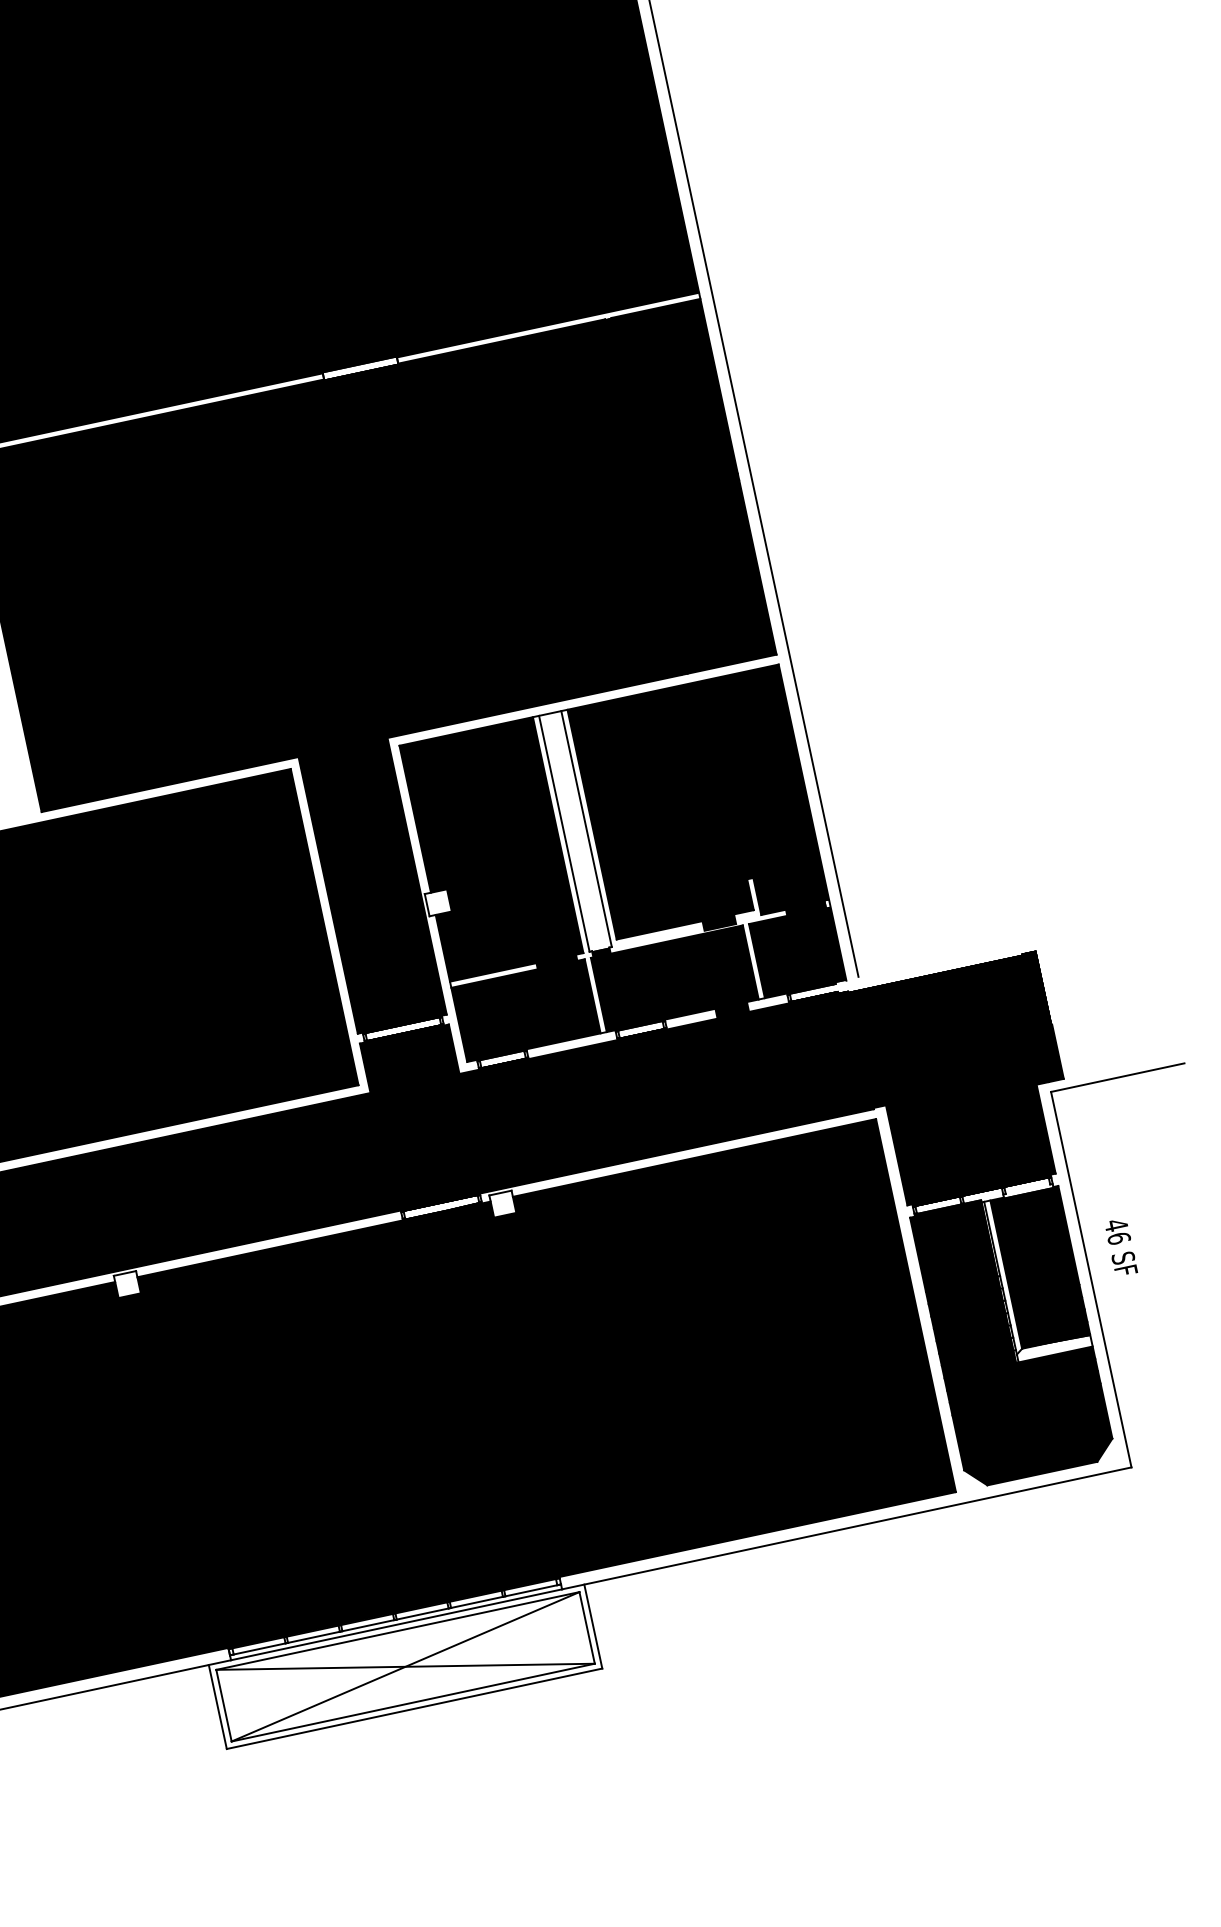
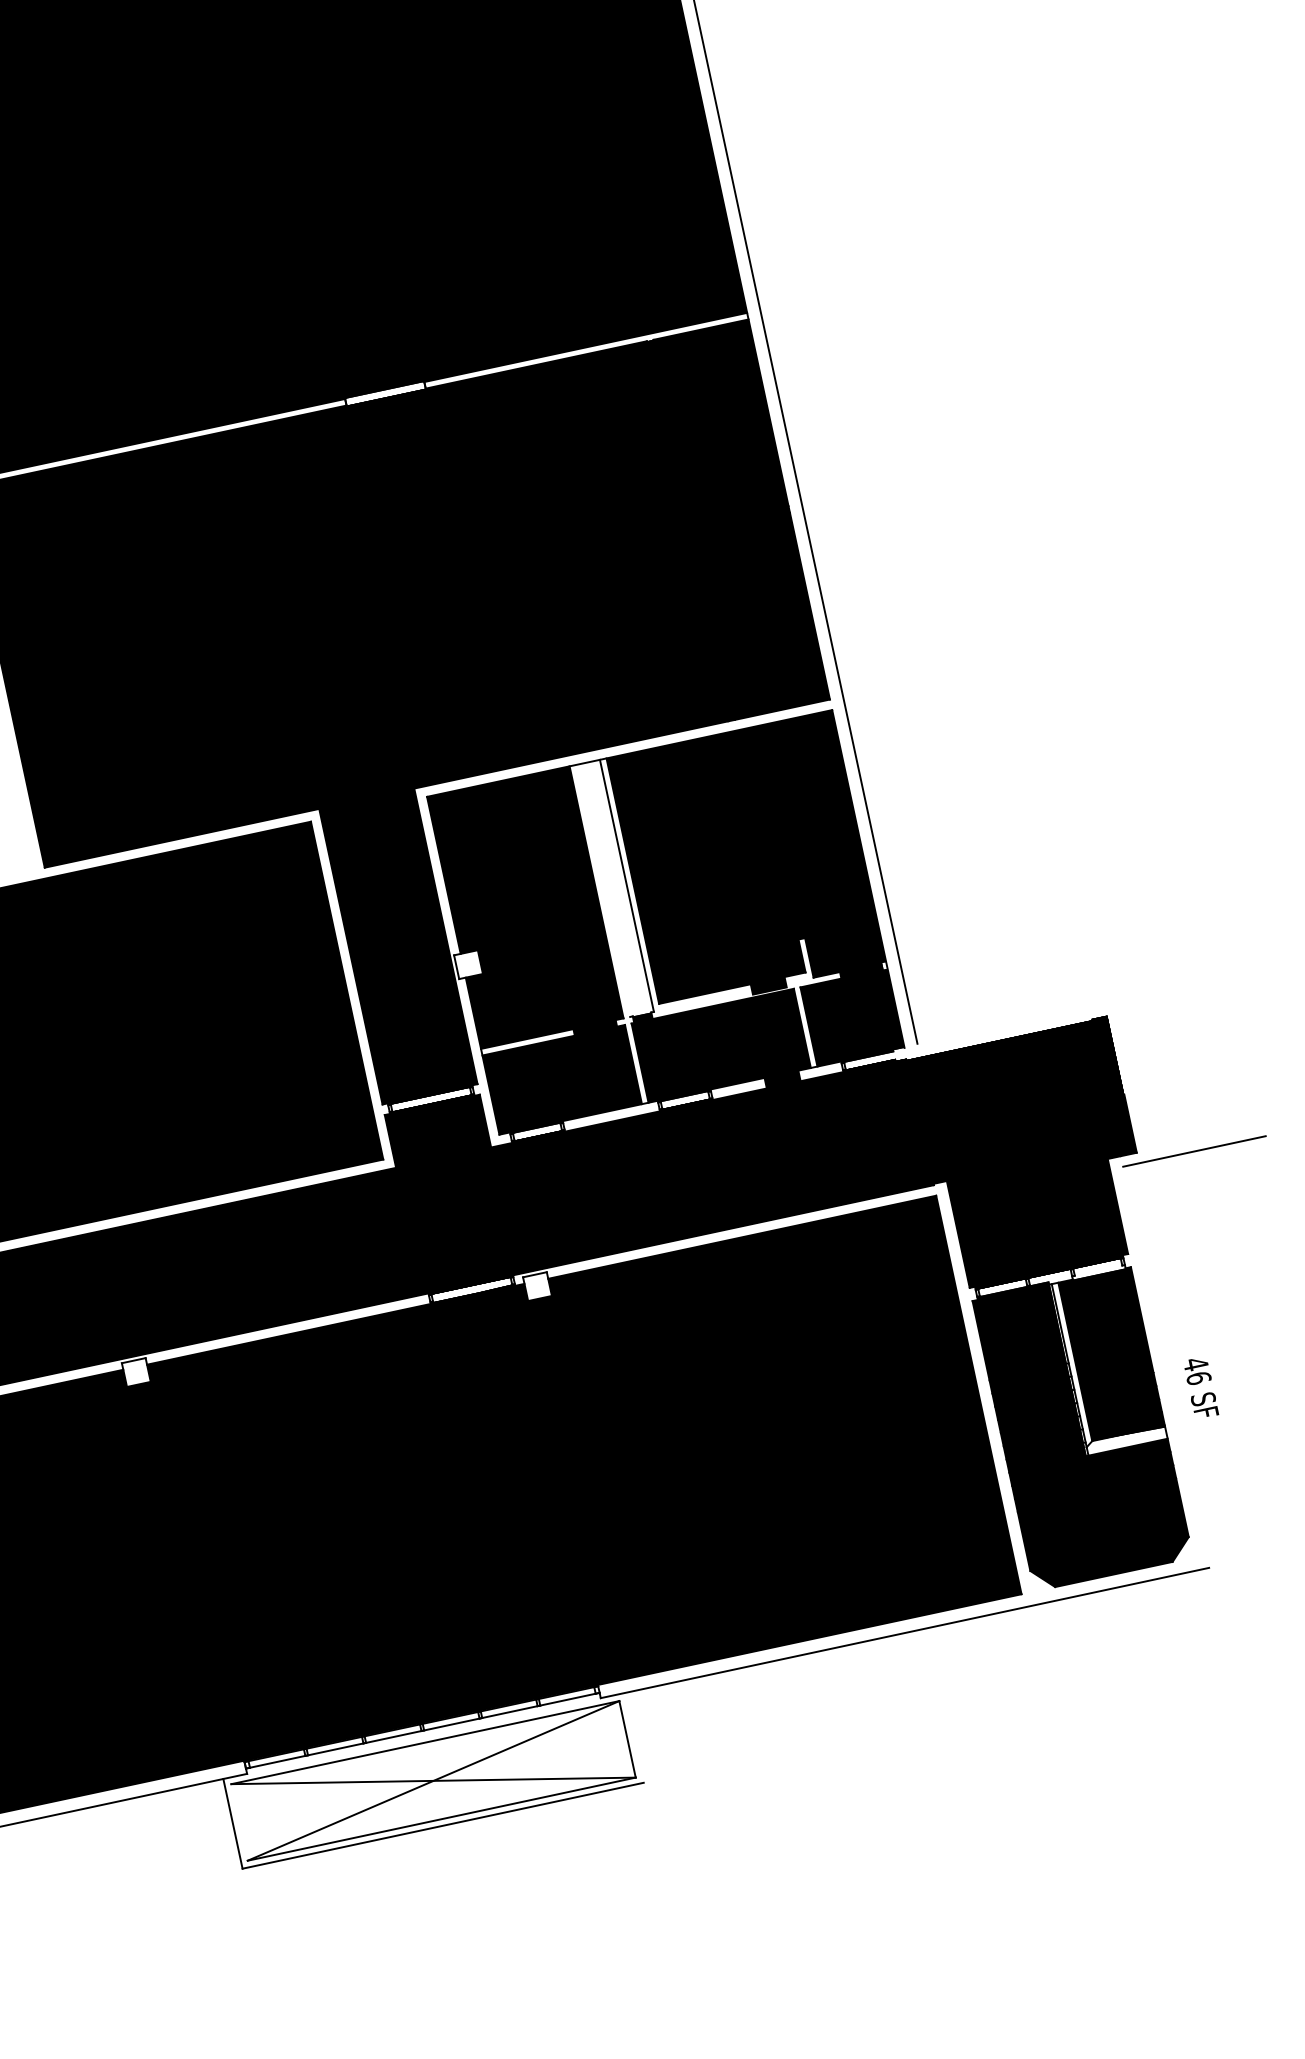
line: (564, 833) -> (603, 890), removed
text: (1121, 1247) -> (1201, 1387), moved
line: (1091, 1278) -> (1166, 1366), removed
line: (396, 1624) -> (423, 1735), removed
line: (592, 1626) -> (633, 1737), removed
line: (223, 1705) -> (239, 1822), removed

